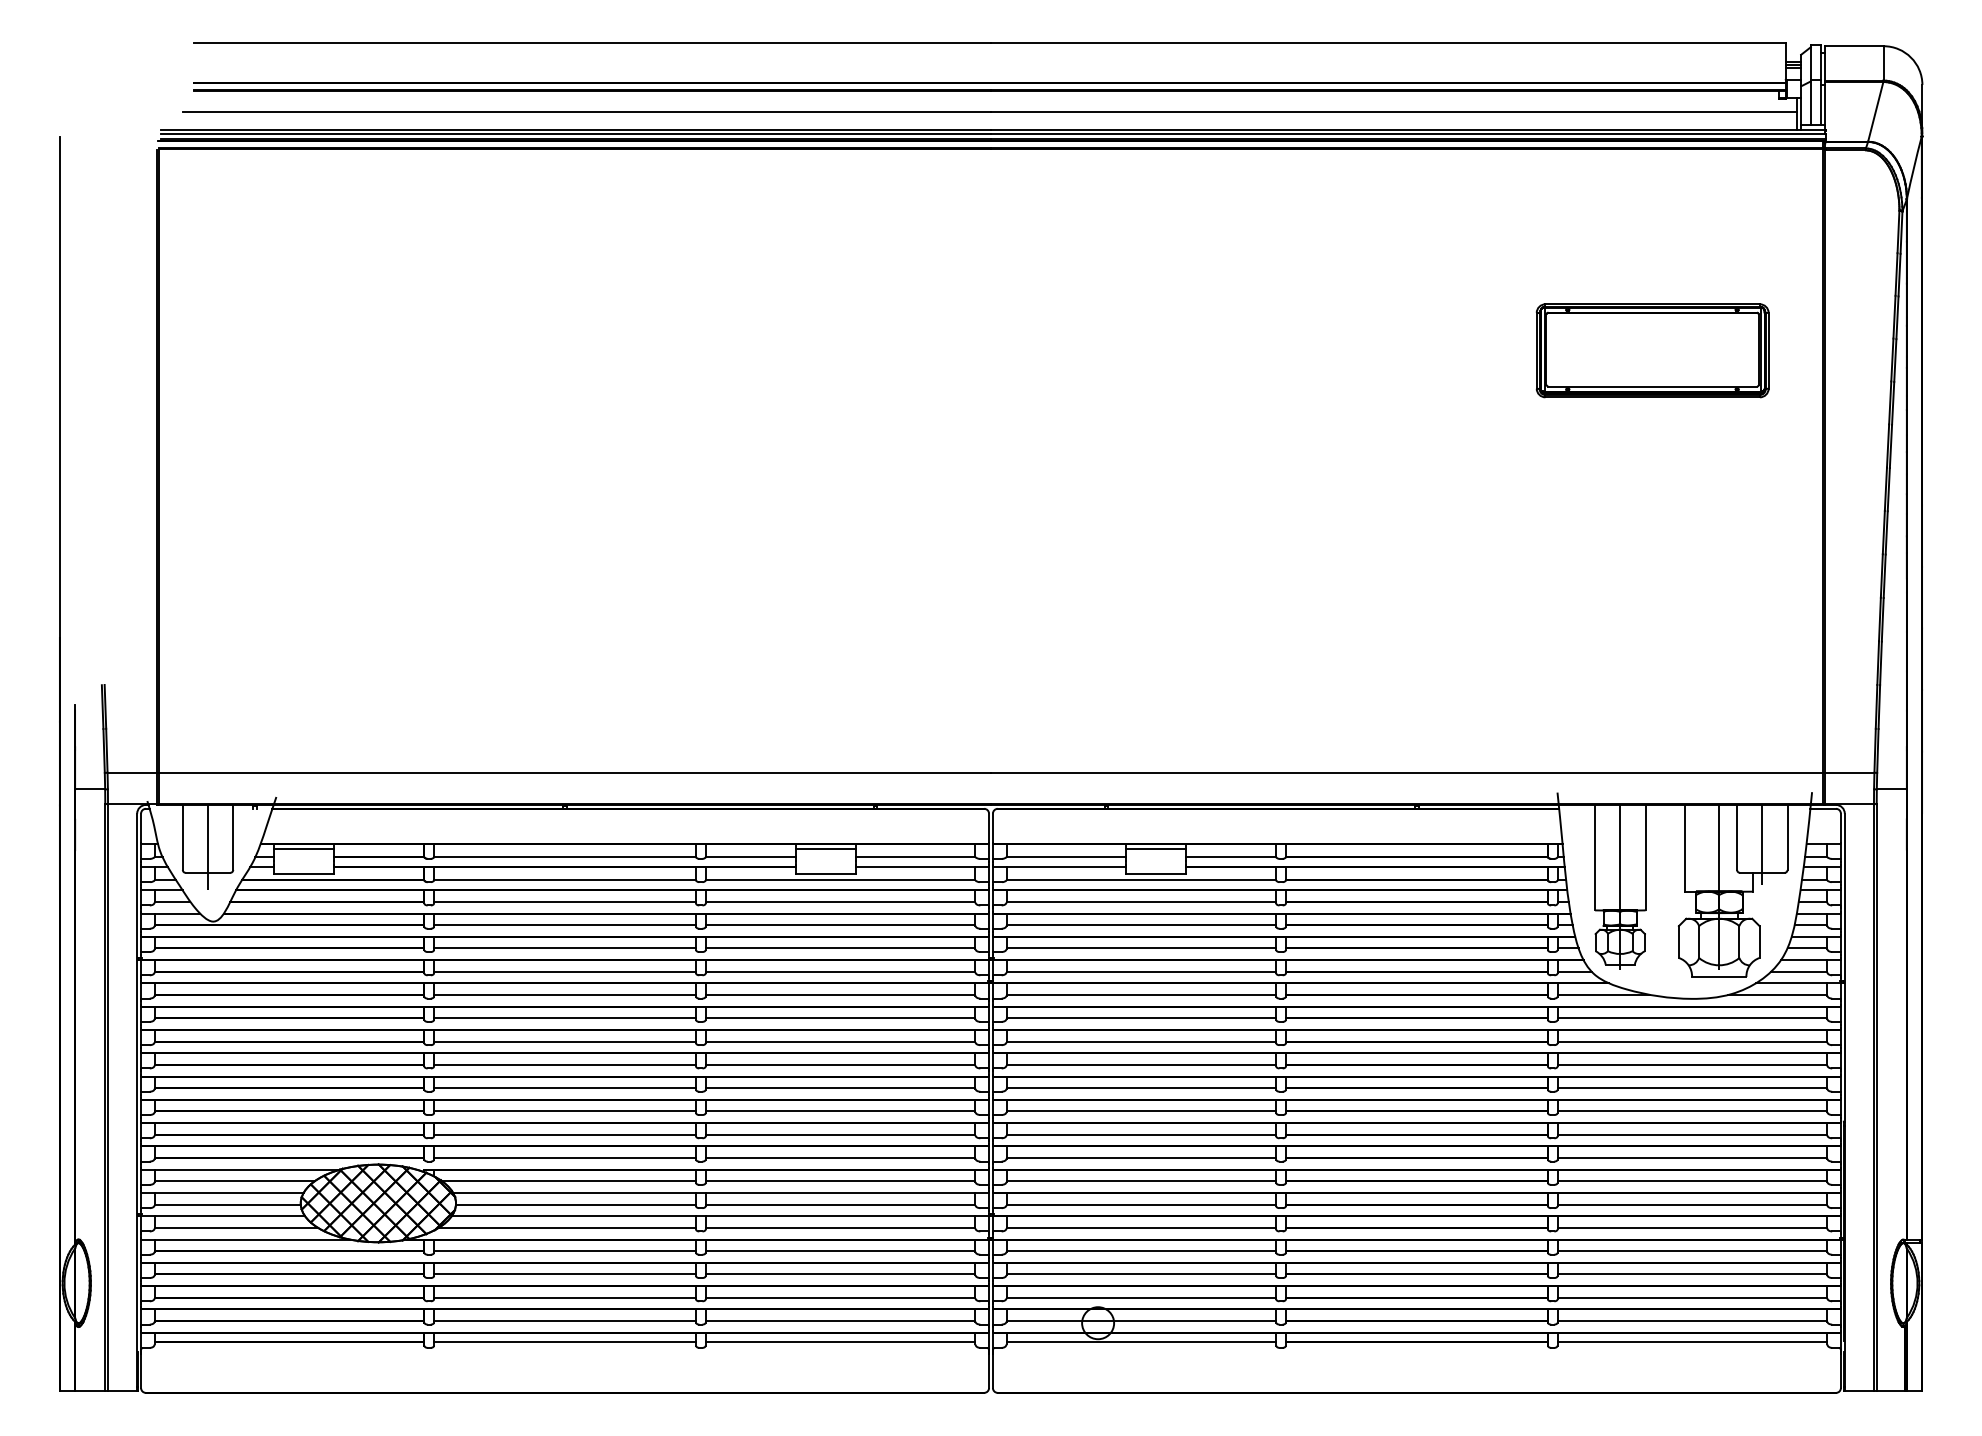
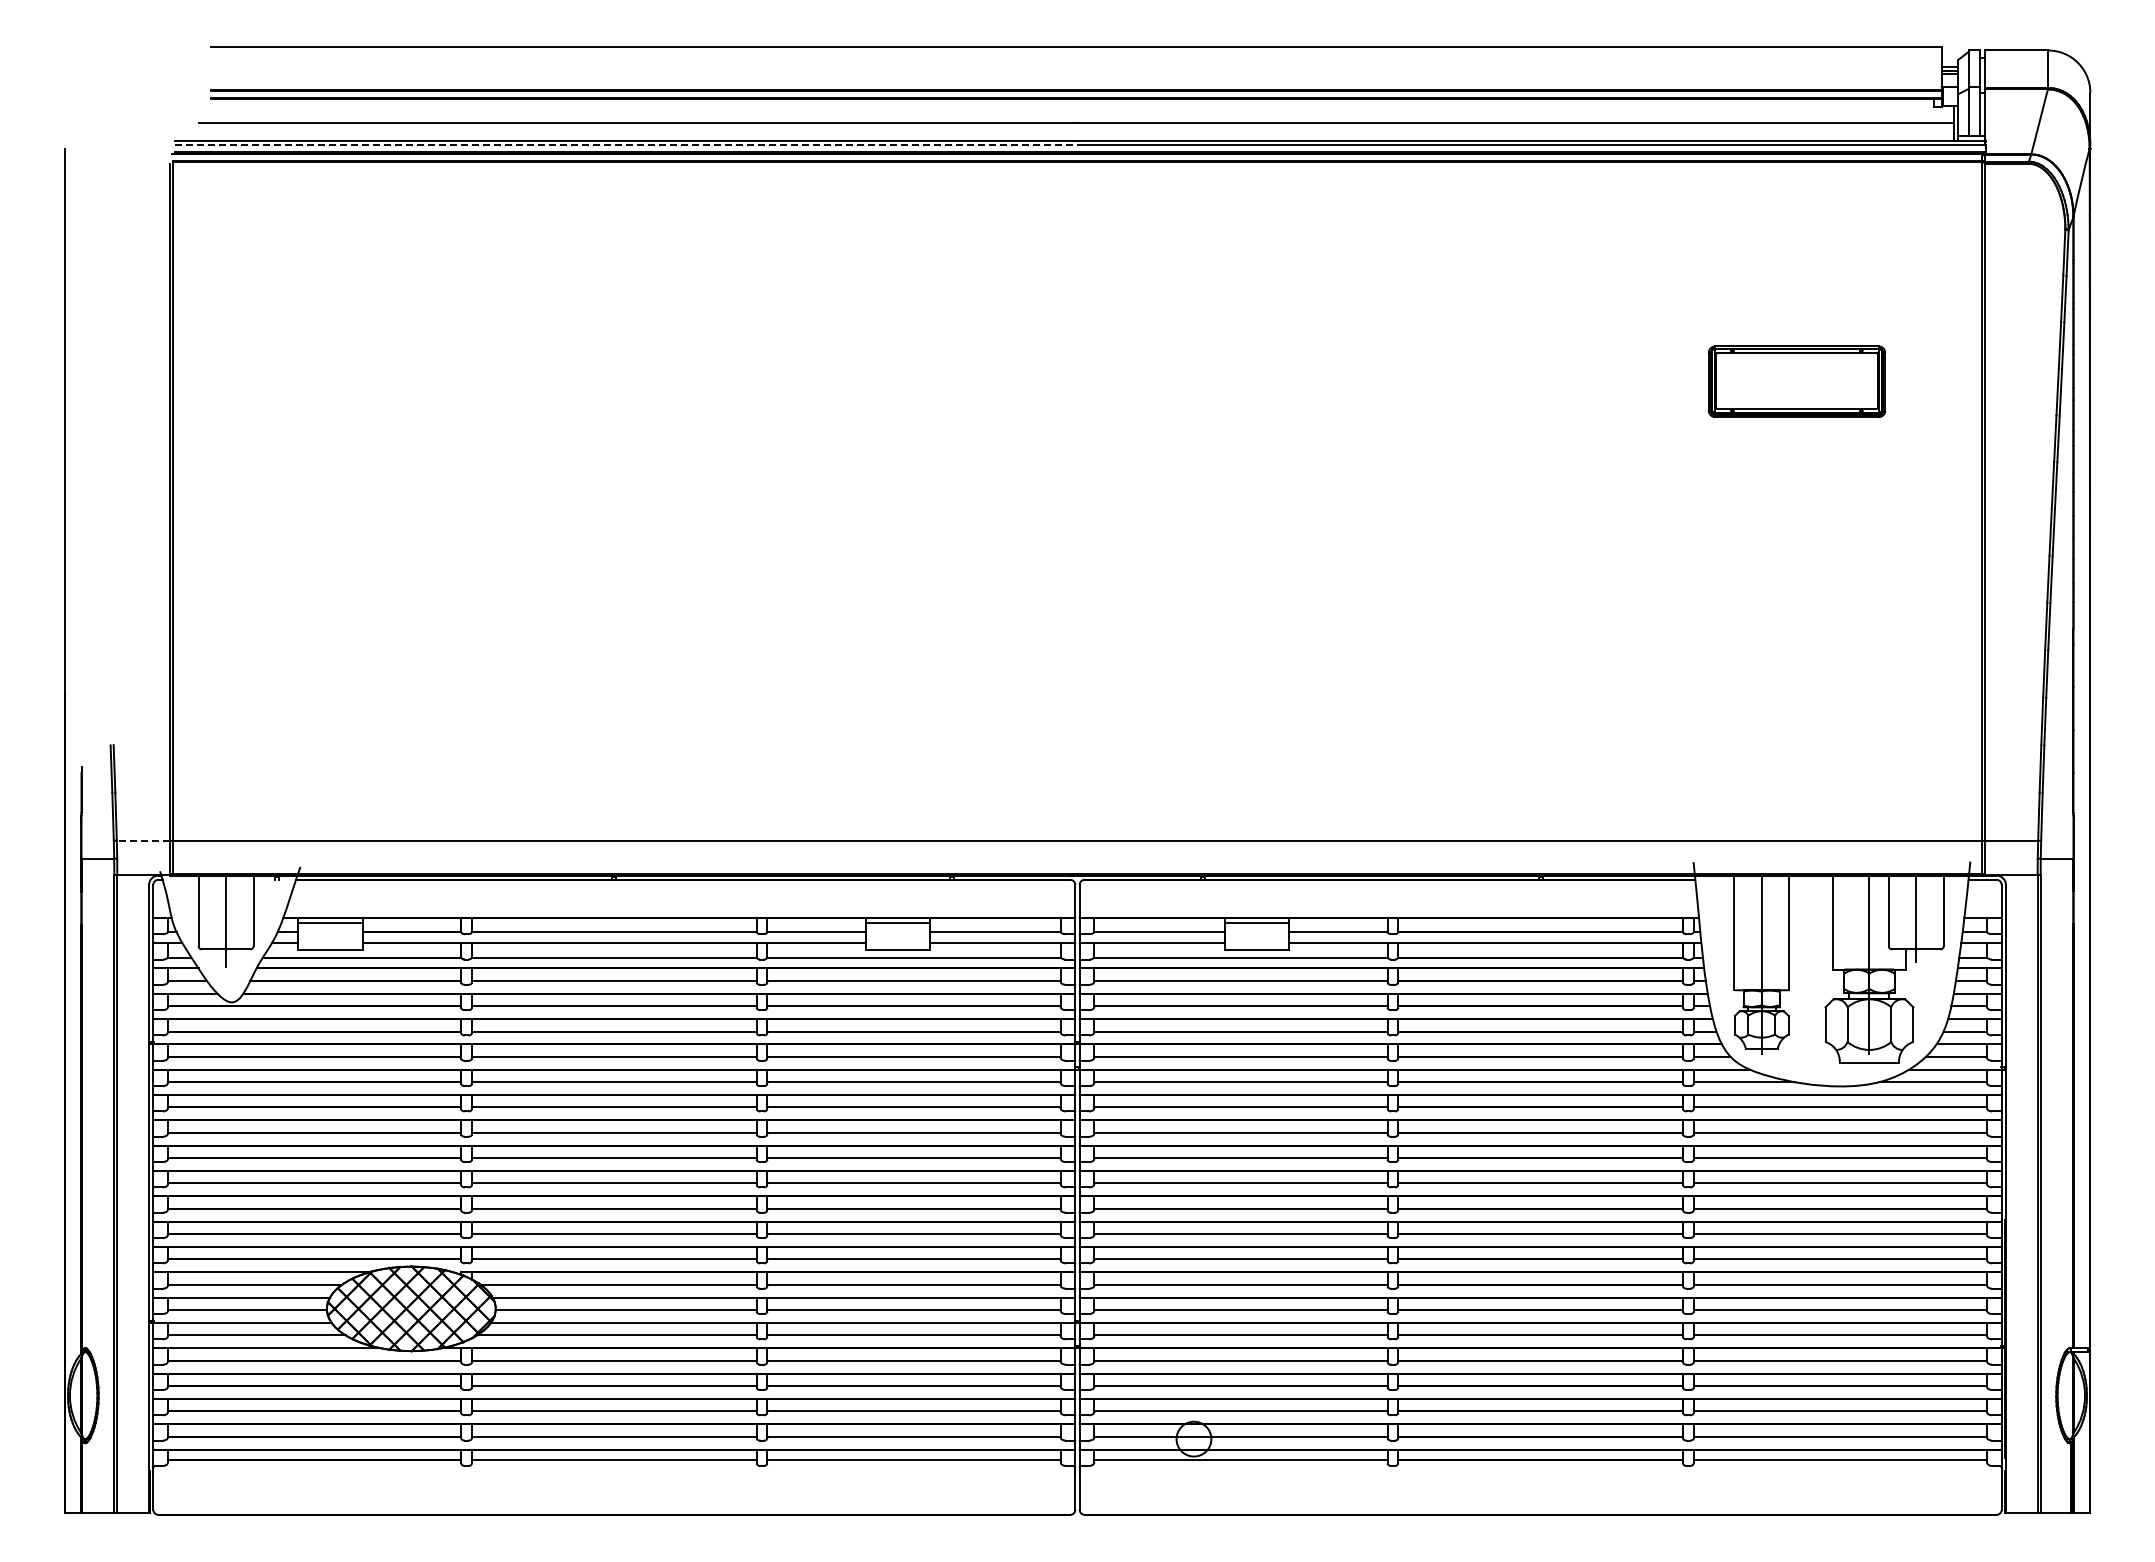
line: (576, 133) -> (626, 145), solid -> dashed
part: (1652, 350) -> (1796, 381), size x0.7
line: (132, 772) -> (143, 840), solid -> dashed

